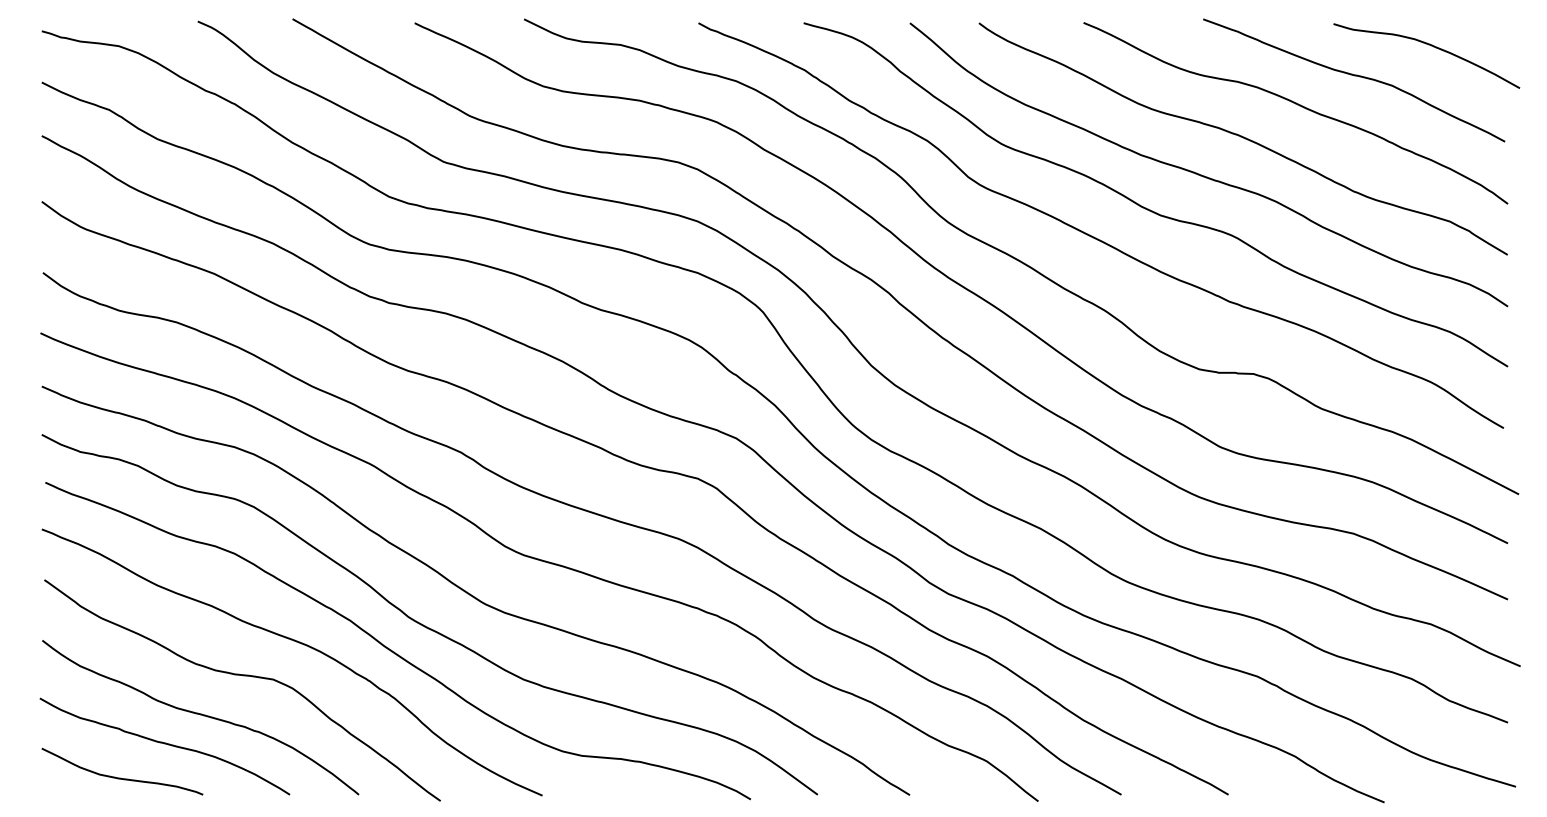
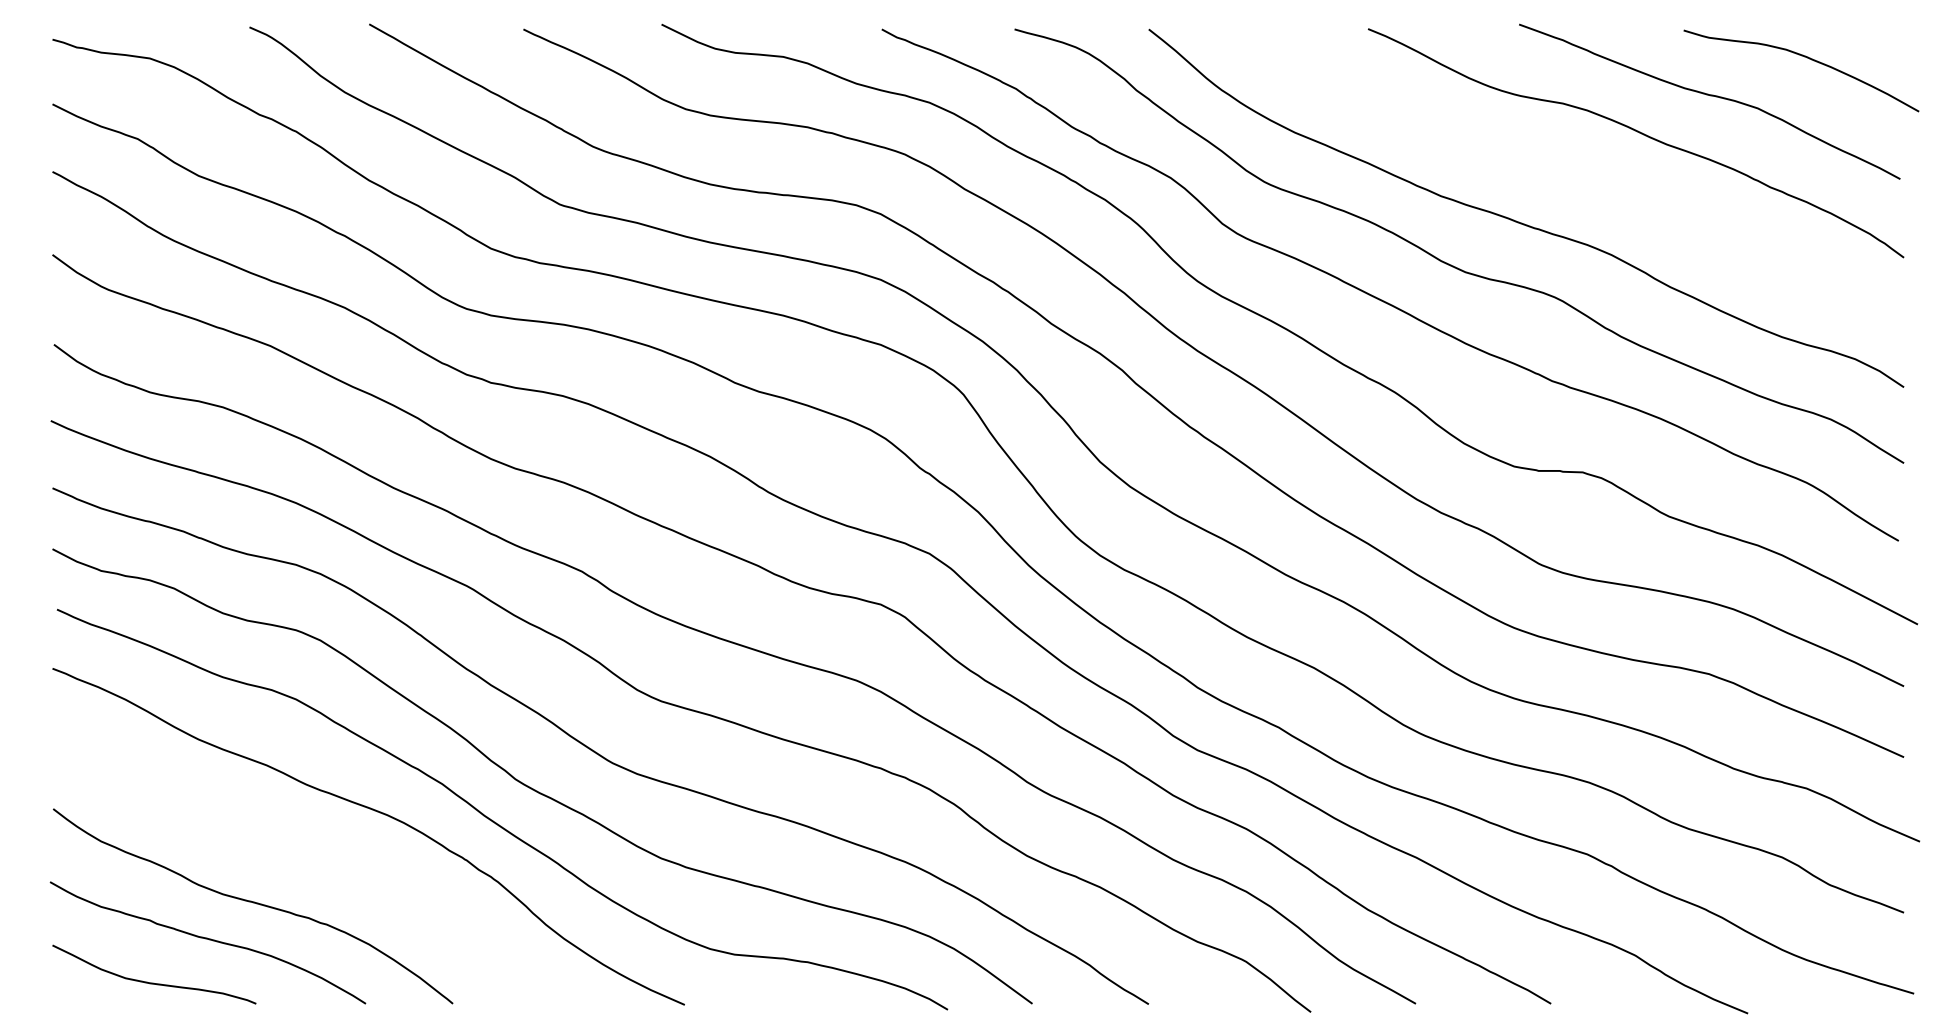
curve: (1242, 137) -> (1568, 173), removed
curve: (243, 676) -> (307, 854), removed

